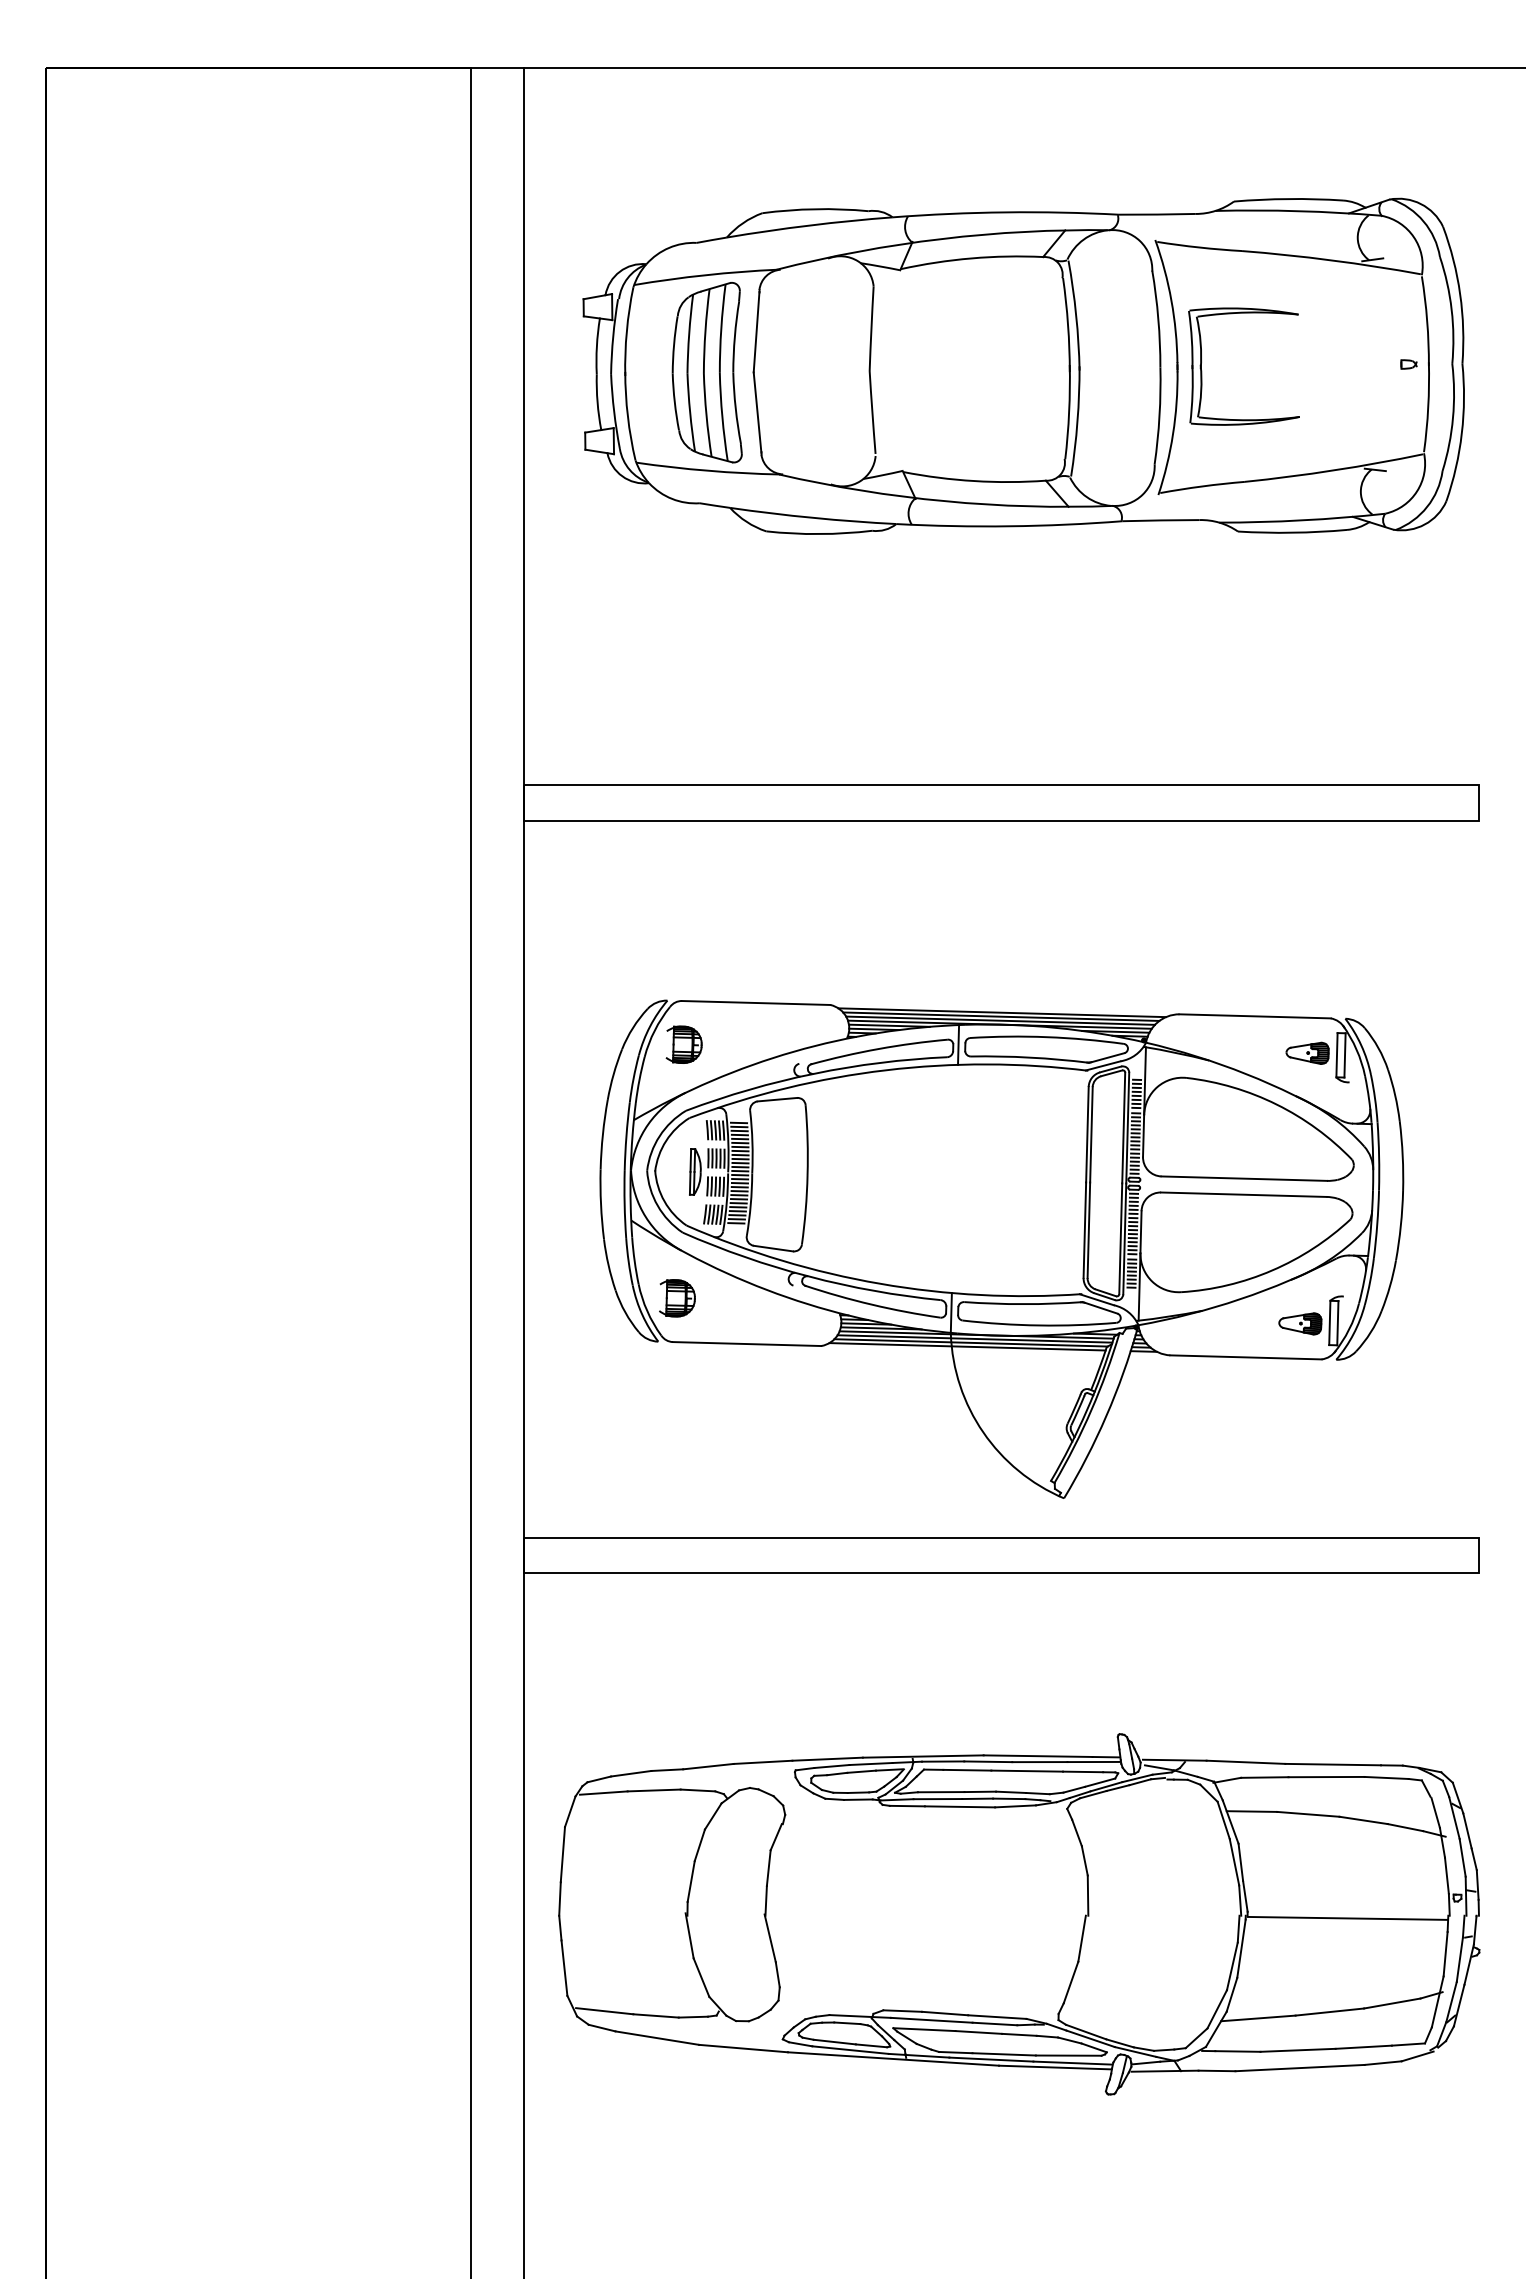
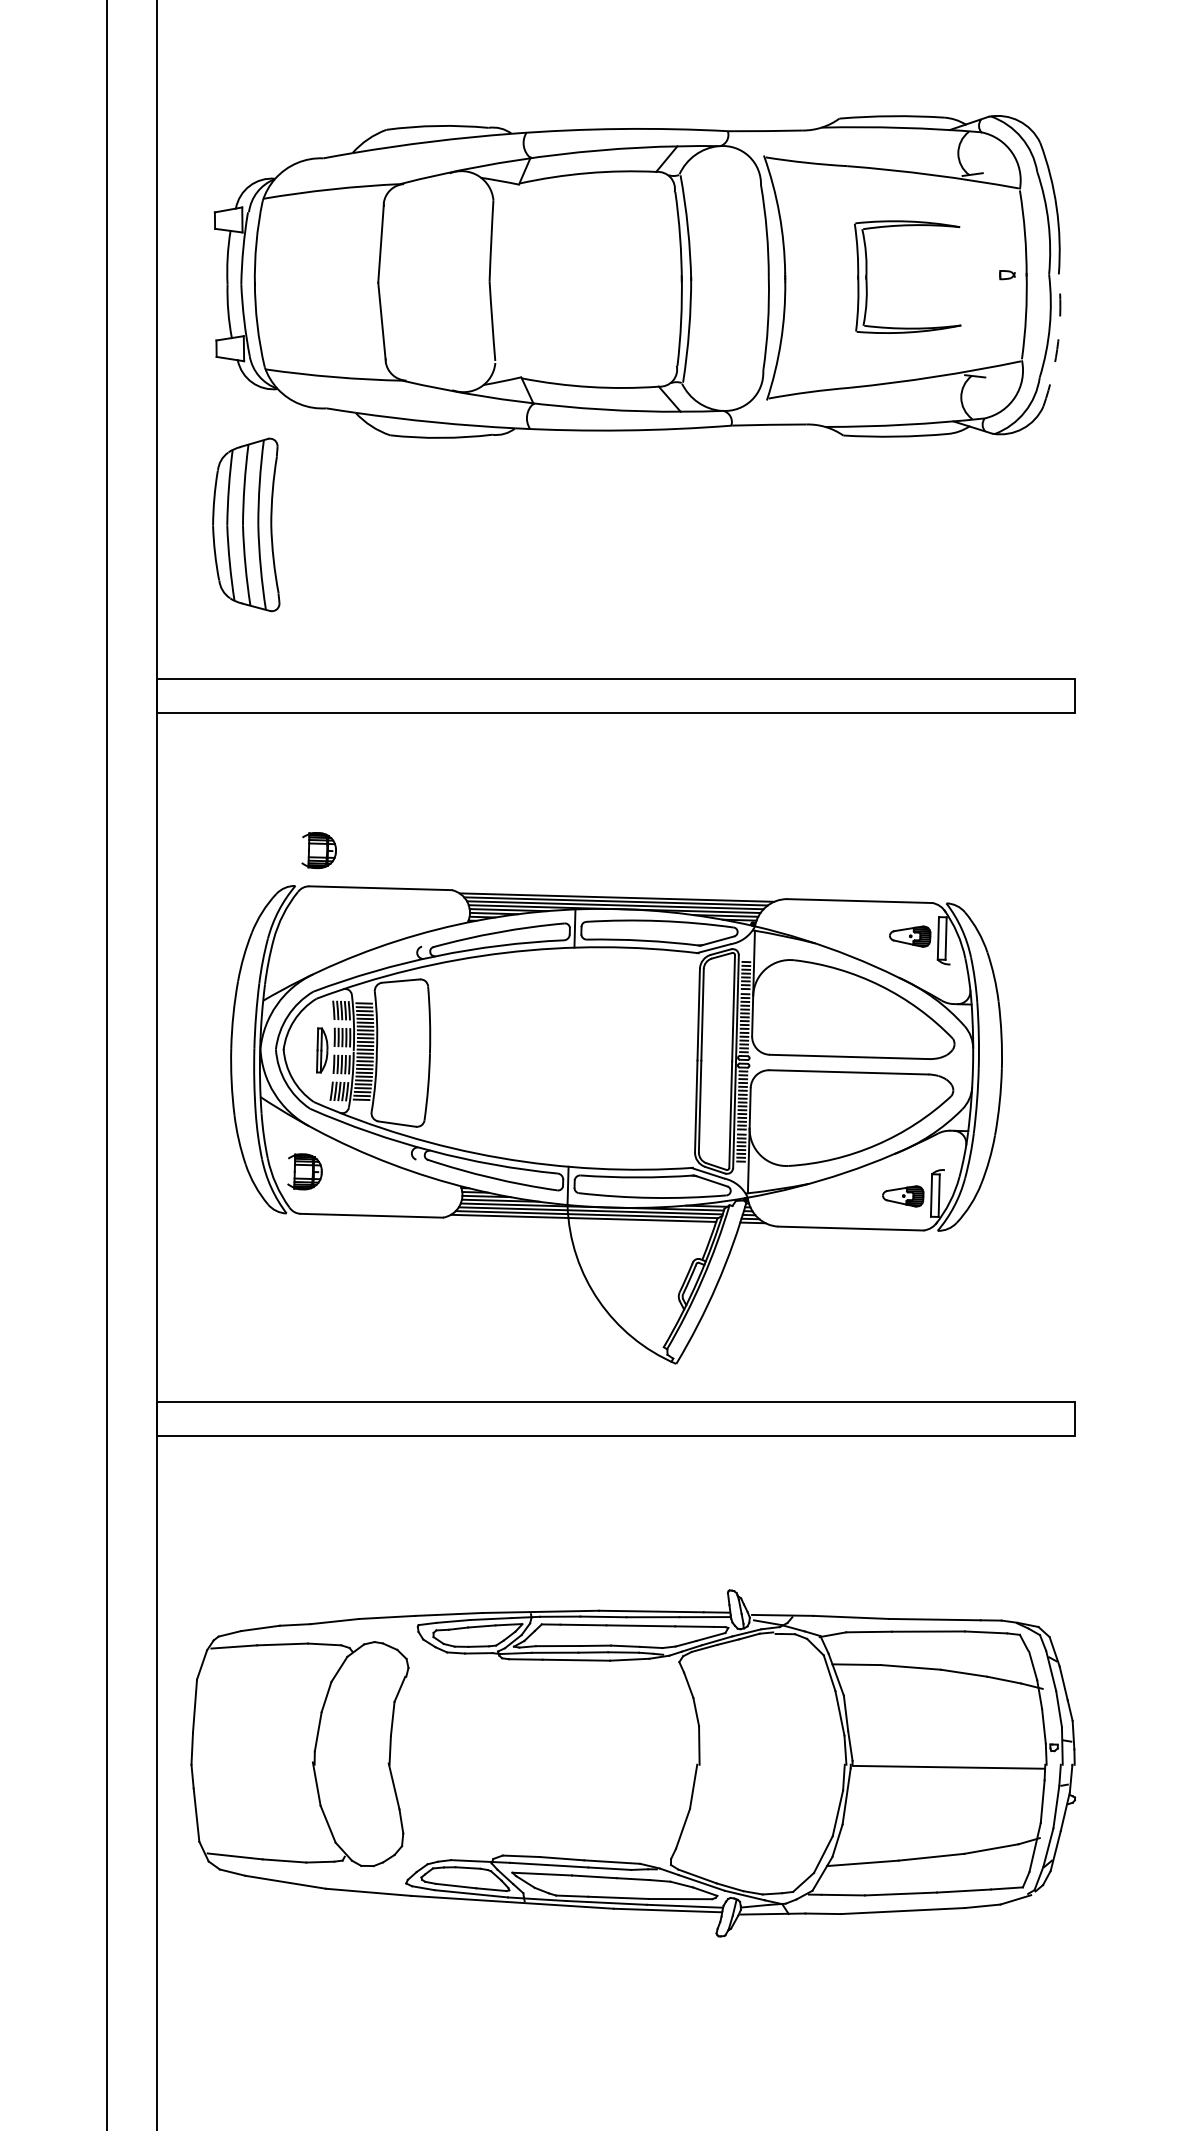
part: (1202, 370) -> (867, 280), moved
part: (706, 372) -> (245, 524), moved
arc: (1461, 433) -> (1057, 341), solid -> dashed
part: (683, 1044) -> (318, 850), moved

